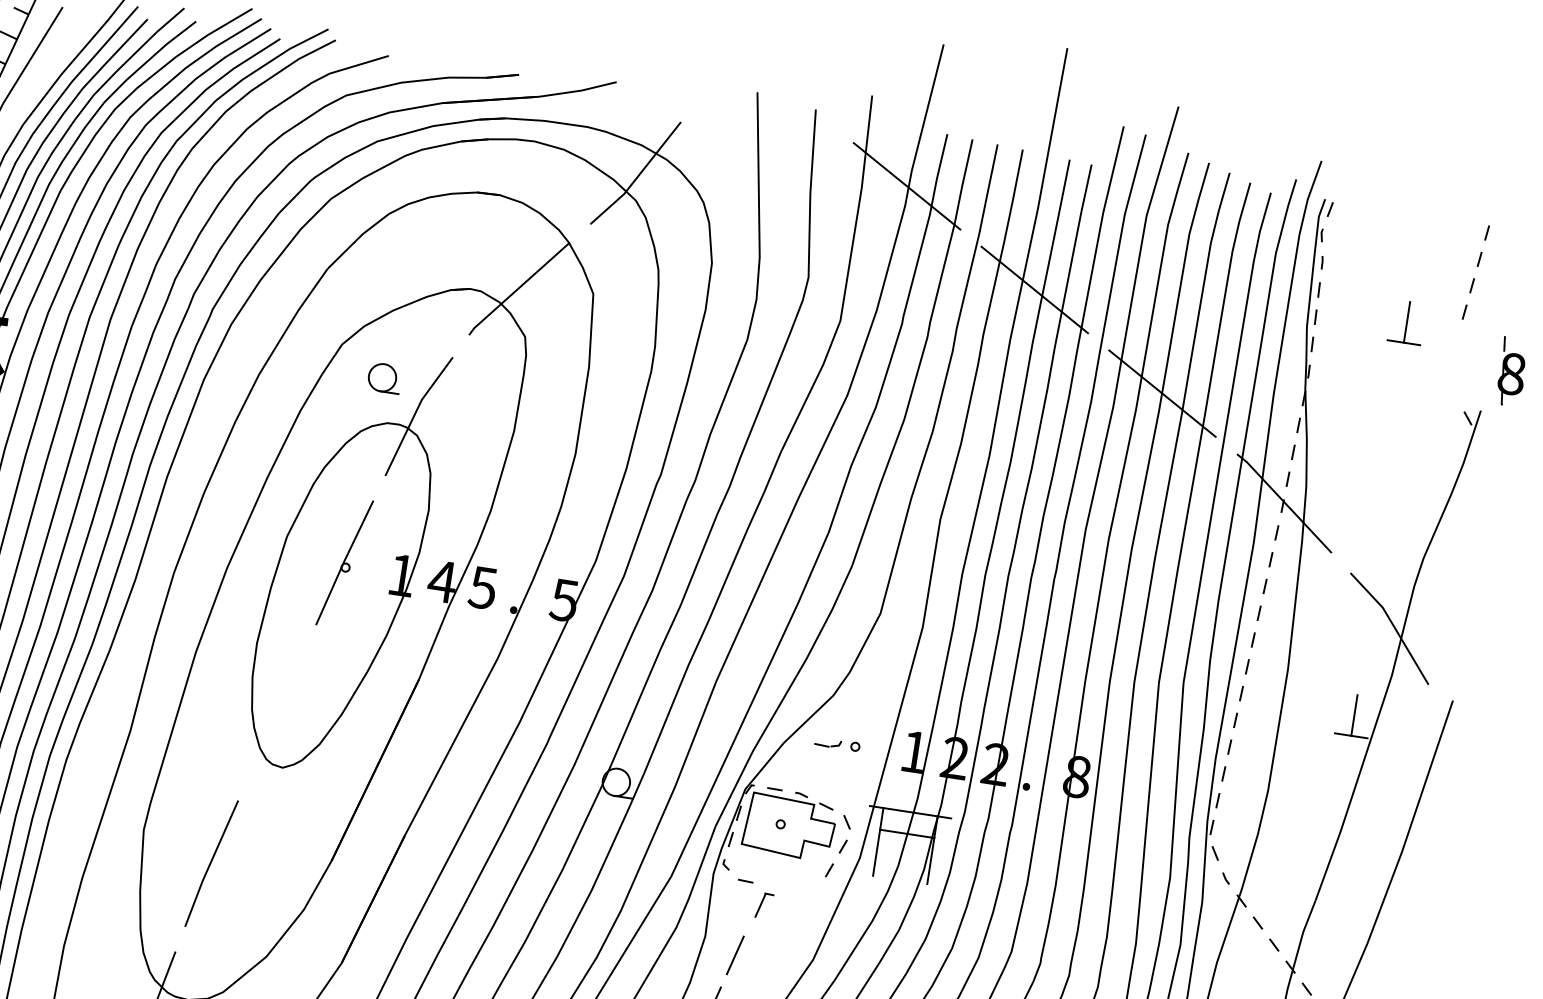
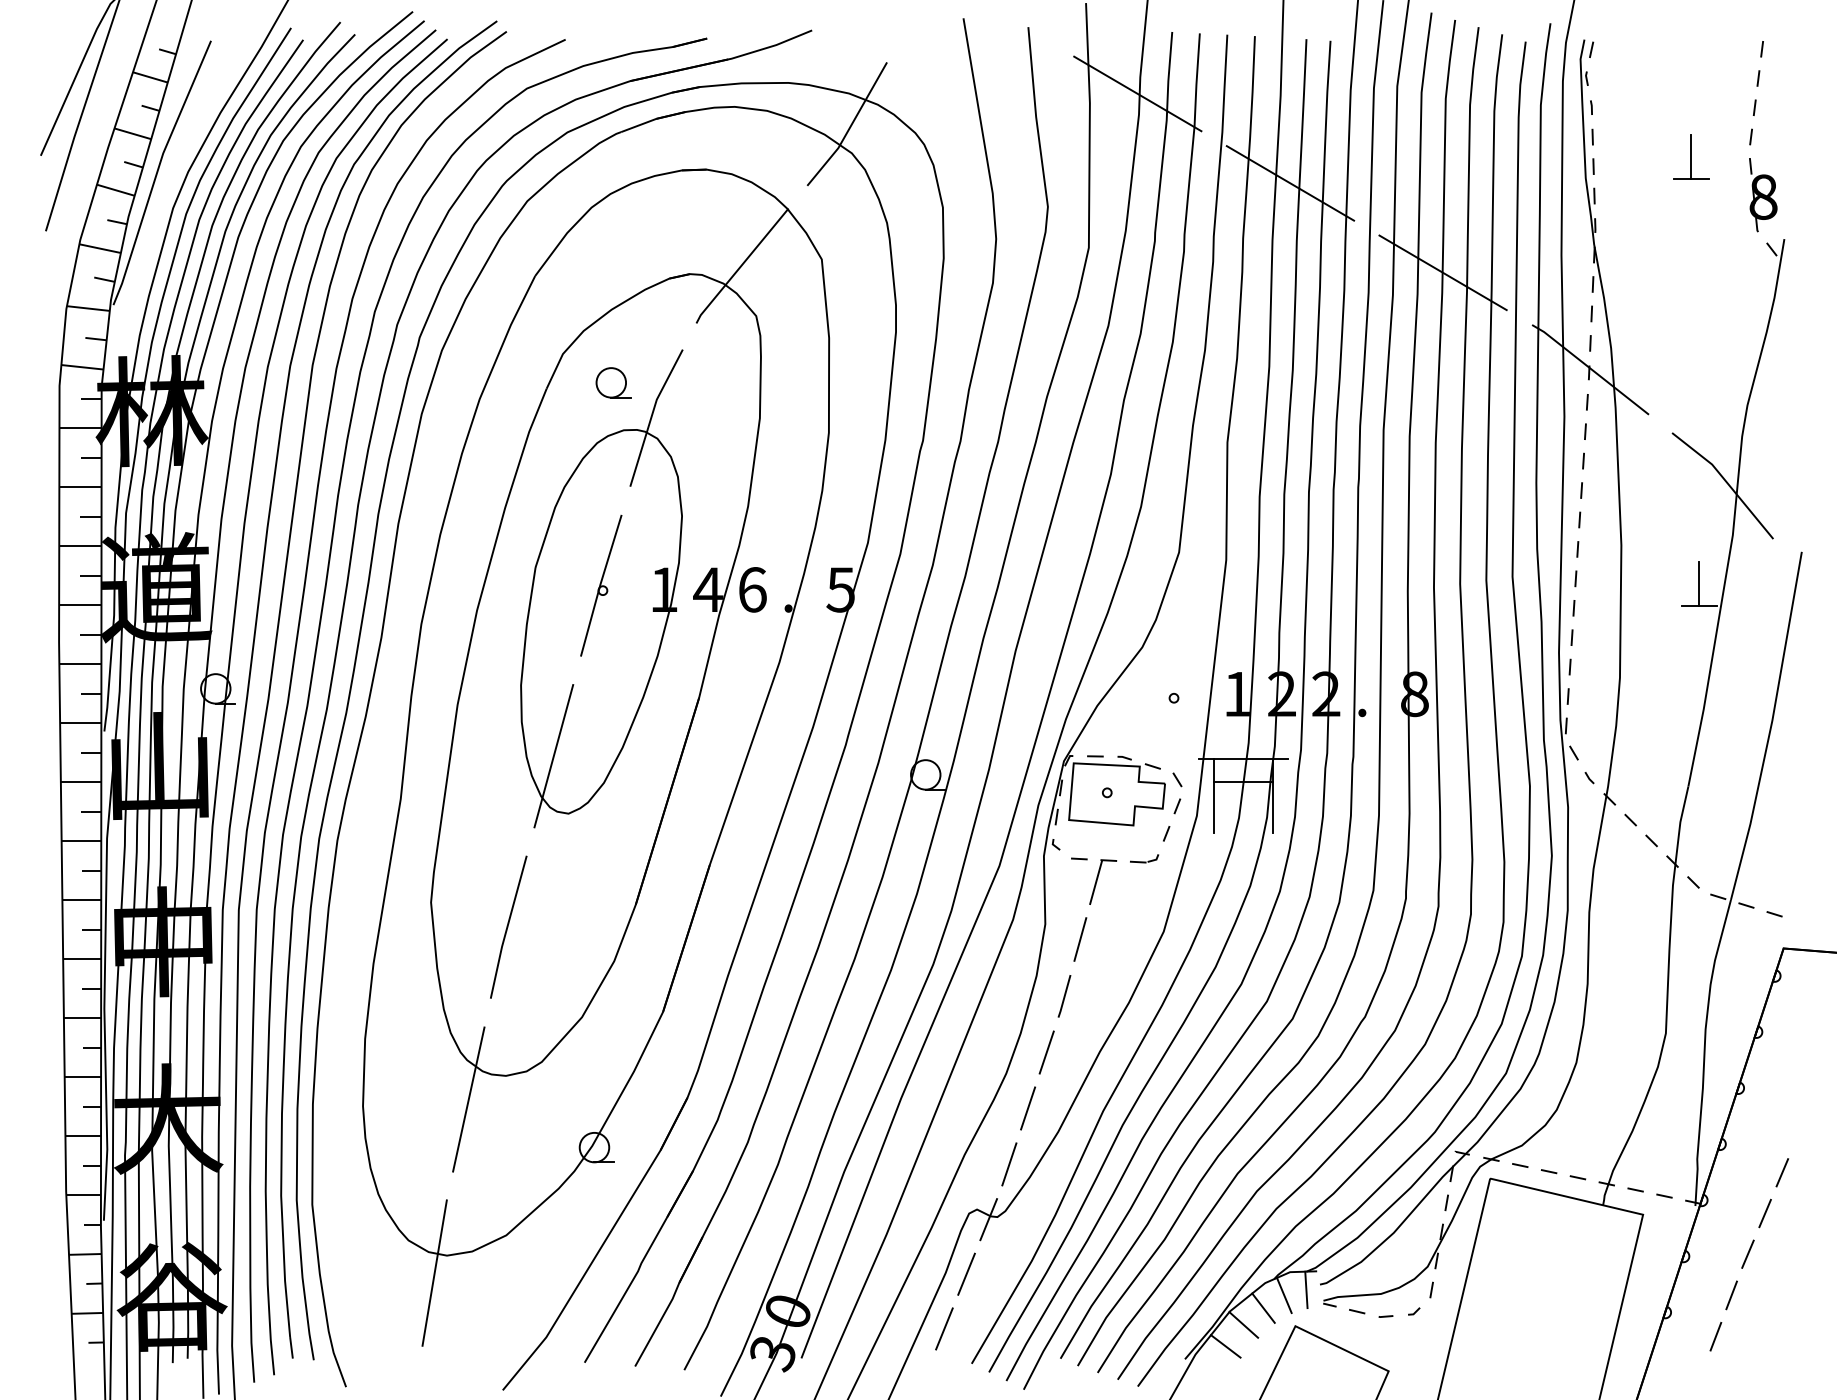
part: (1512, 372) -> (1763, 195), moved
text: (482, 587) -> (751, 589), 5 -> 6
line: (276, 713) -> (553, 756), added
part: (828, 742) -> (1144, 858), moved
part: (764, 905) -> (1103, 881), size x1.67

